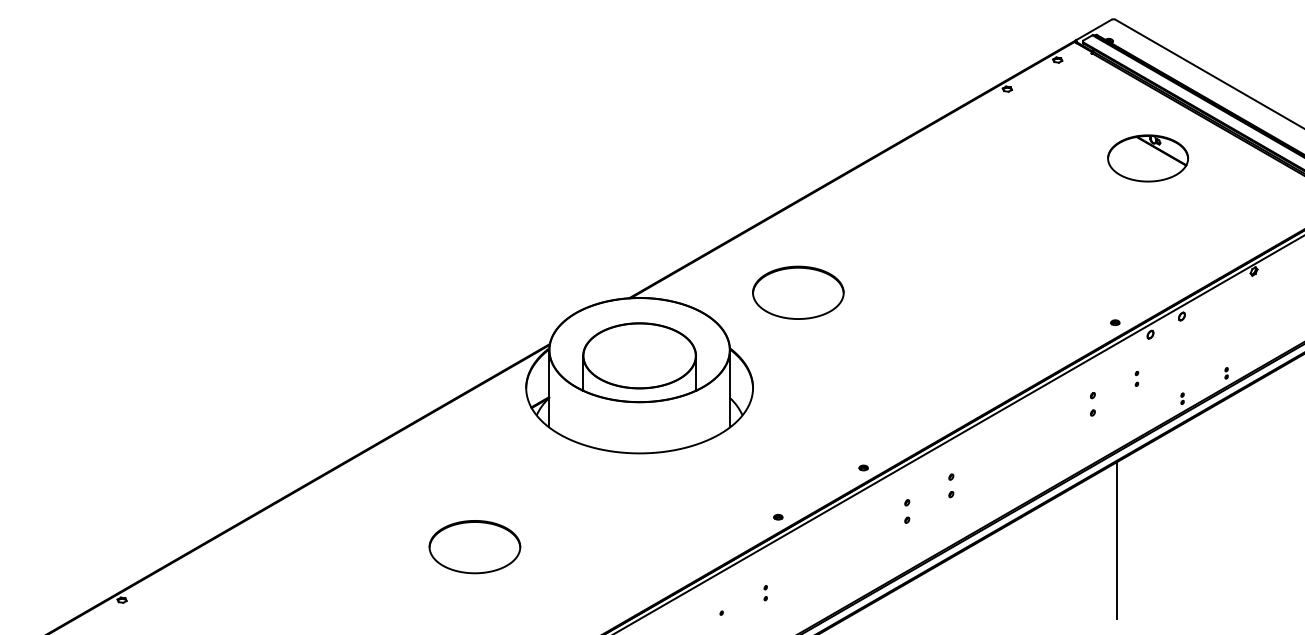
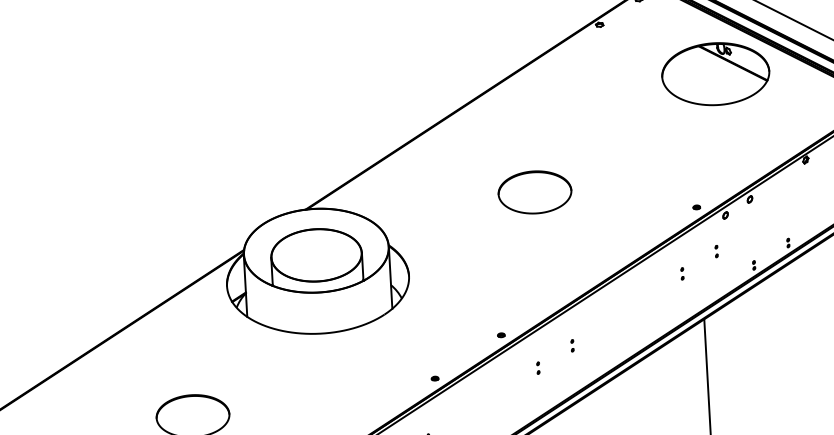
part: (1147, 158) -> (715, 74), size x1.67
part: (798, 292) -> (535, 192), moved
part: (1092, 404) -> (682, 274), size x0.62
part: (951, 486) -> (572, 346), size x0.62
part: (907, 511) -> (538, 368), size x0.62

